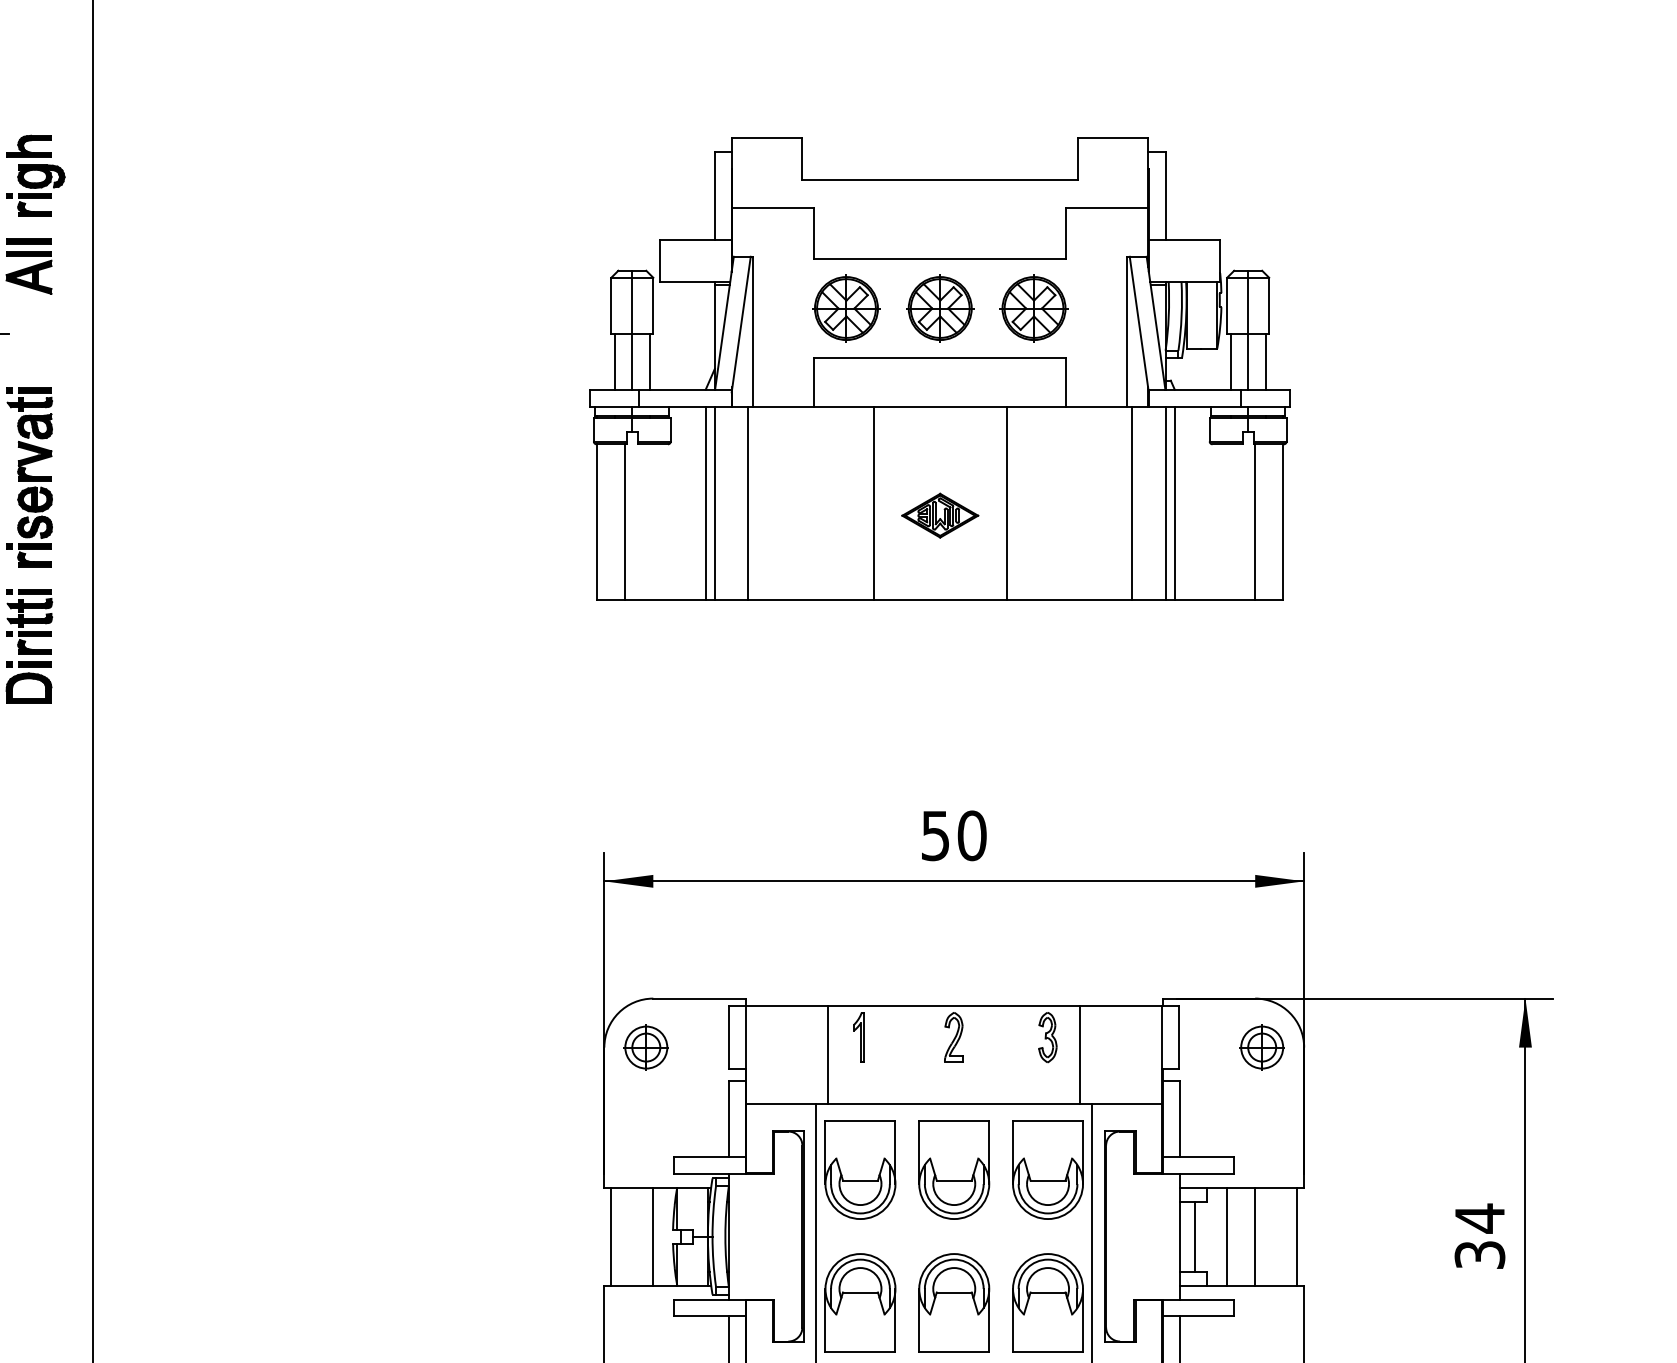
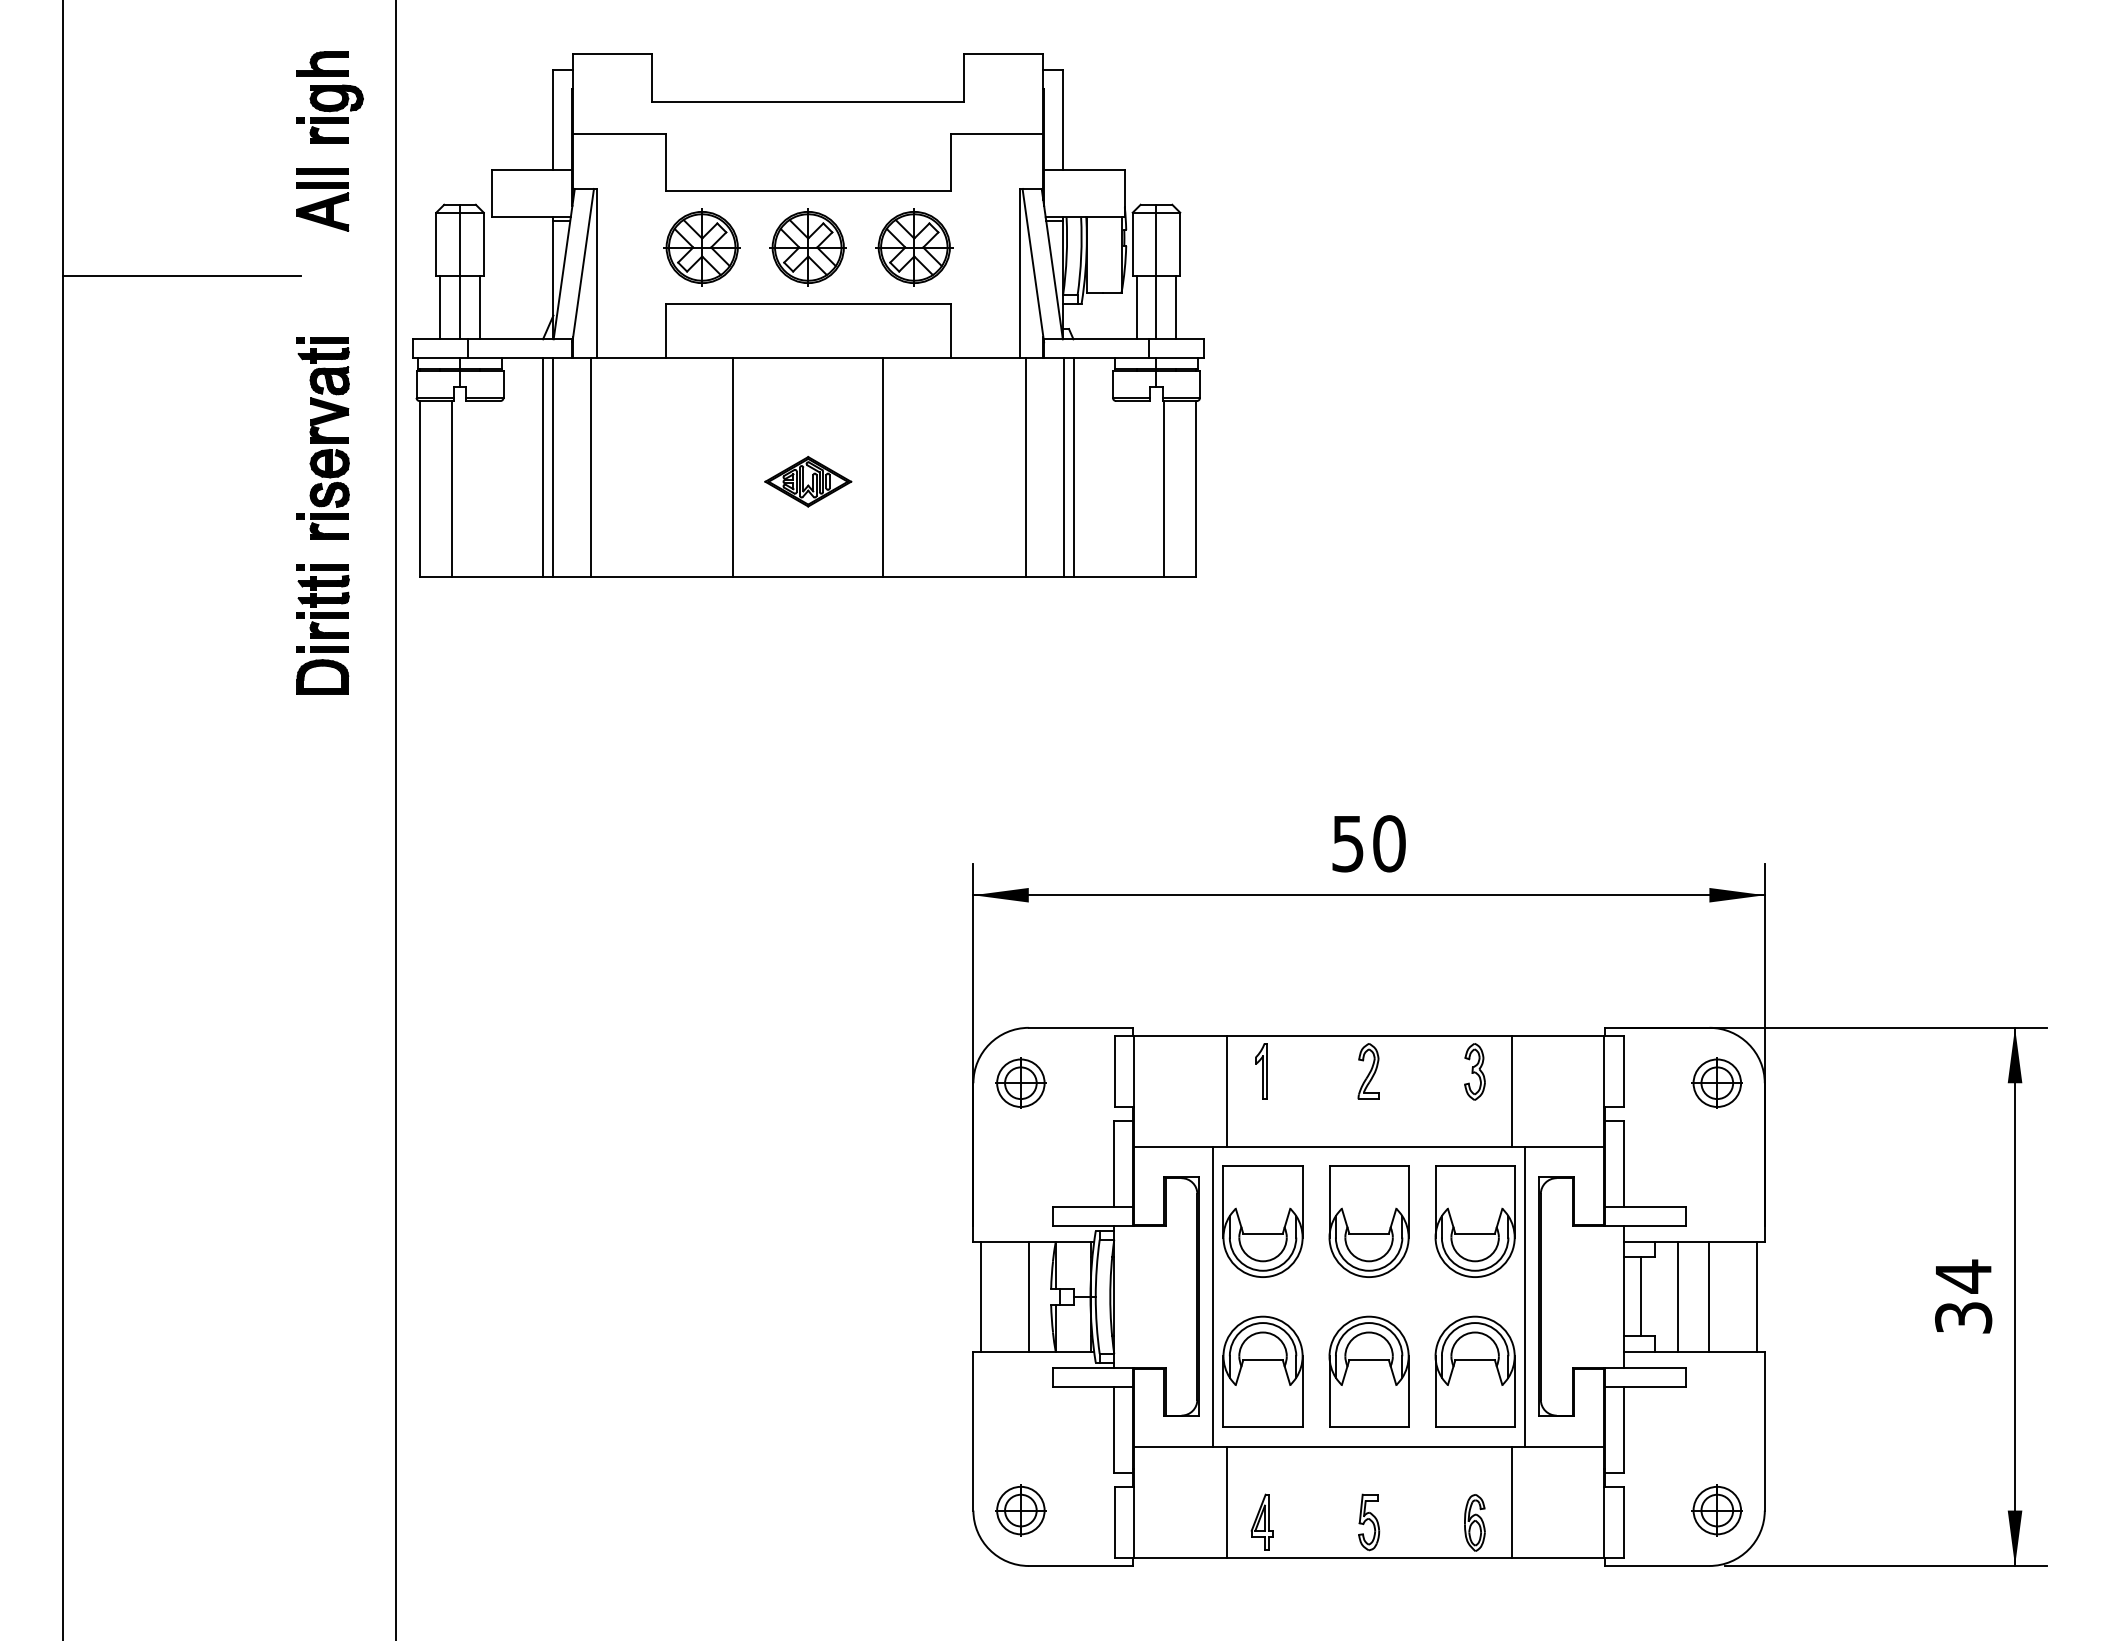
part: (940, 368) -> (808, 315), moved

